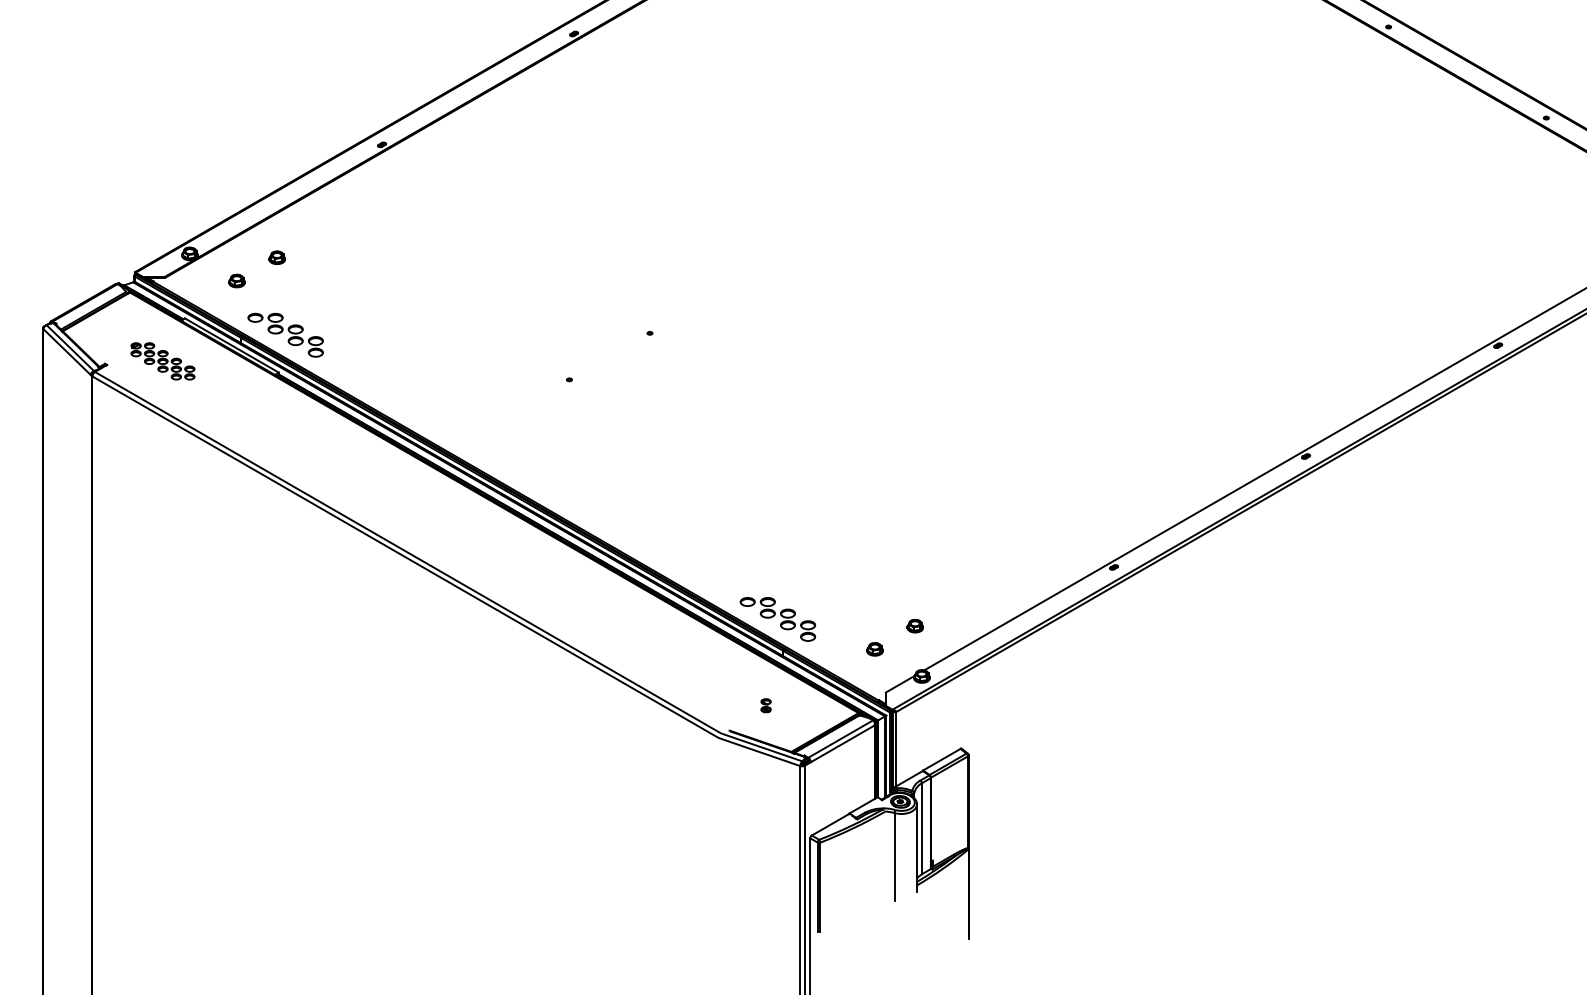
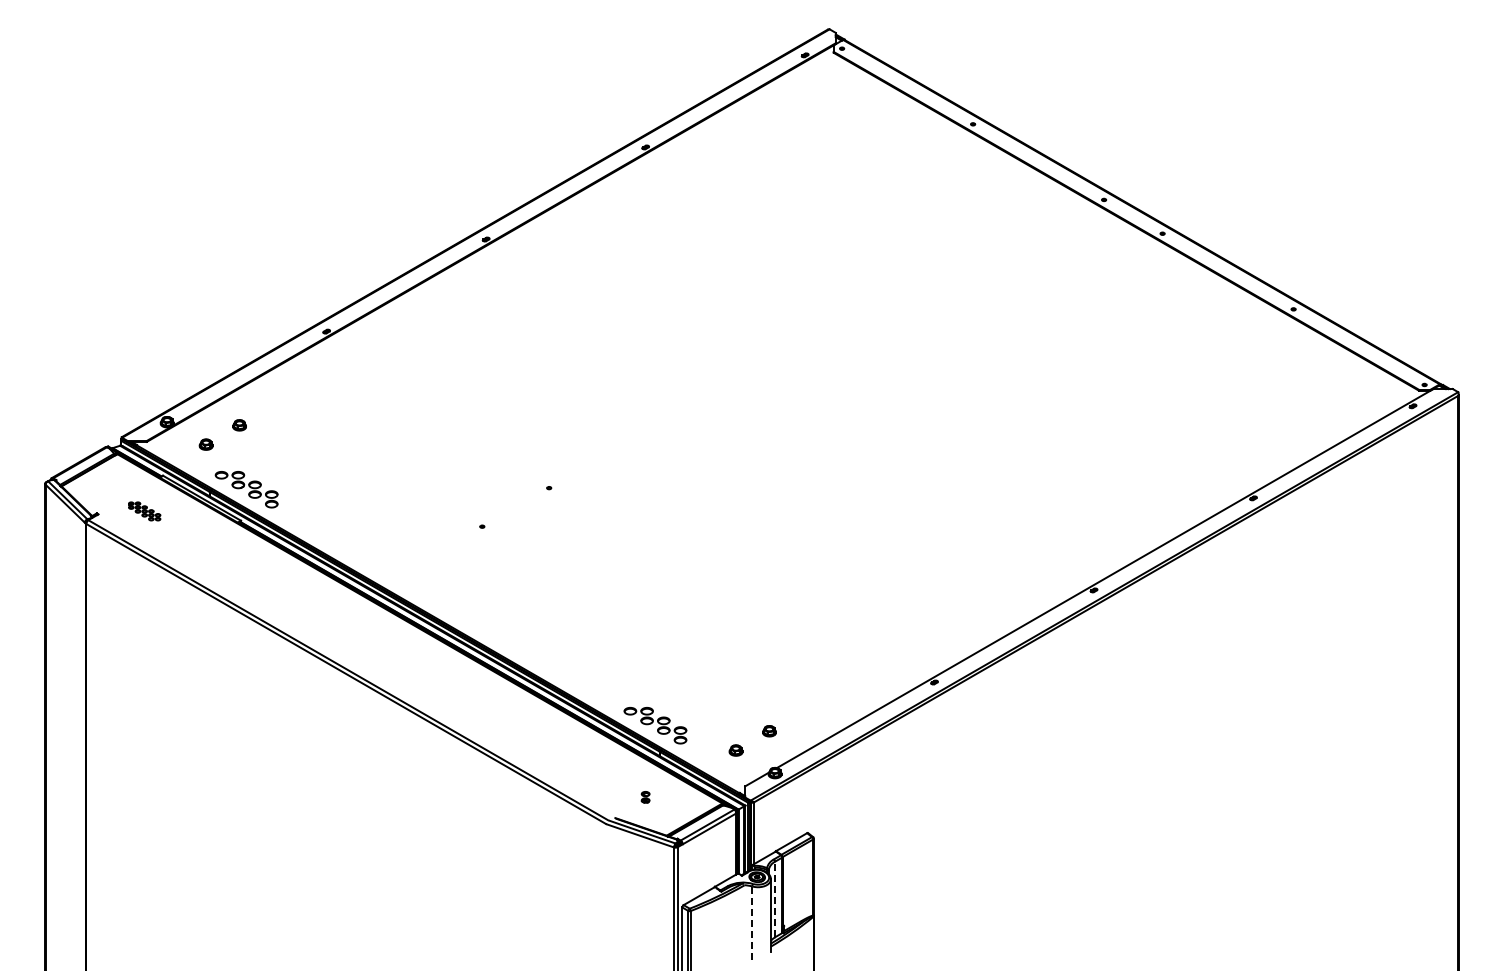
part: (162, 361) -> (144, 511), size x0.6
line: (922, 828) -> (775, 899), solid -> dashed
line: (894, 857) -> (752, 923), solid -> dashed

